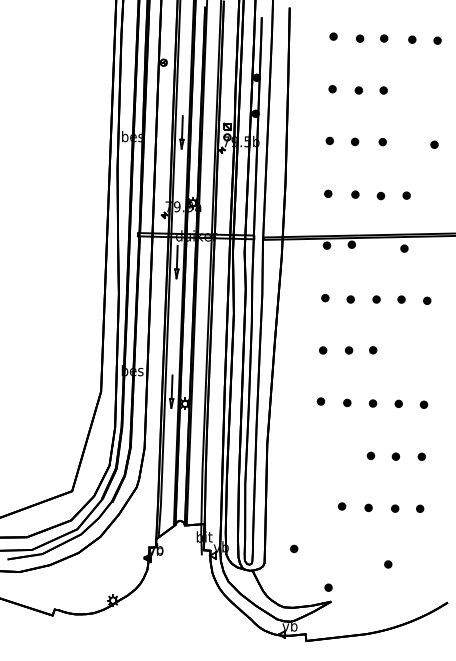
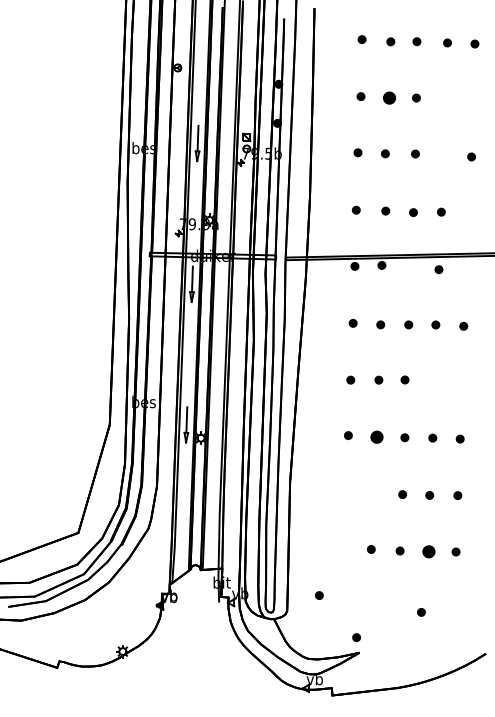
part: (358, 89) -> (389, 97), size x1.6
part: (346, 402) -> (376, 436), size x1.6
part: (394, 508) -> (428, 551), size x1.6

